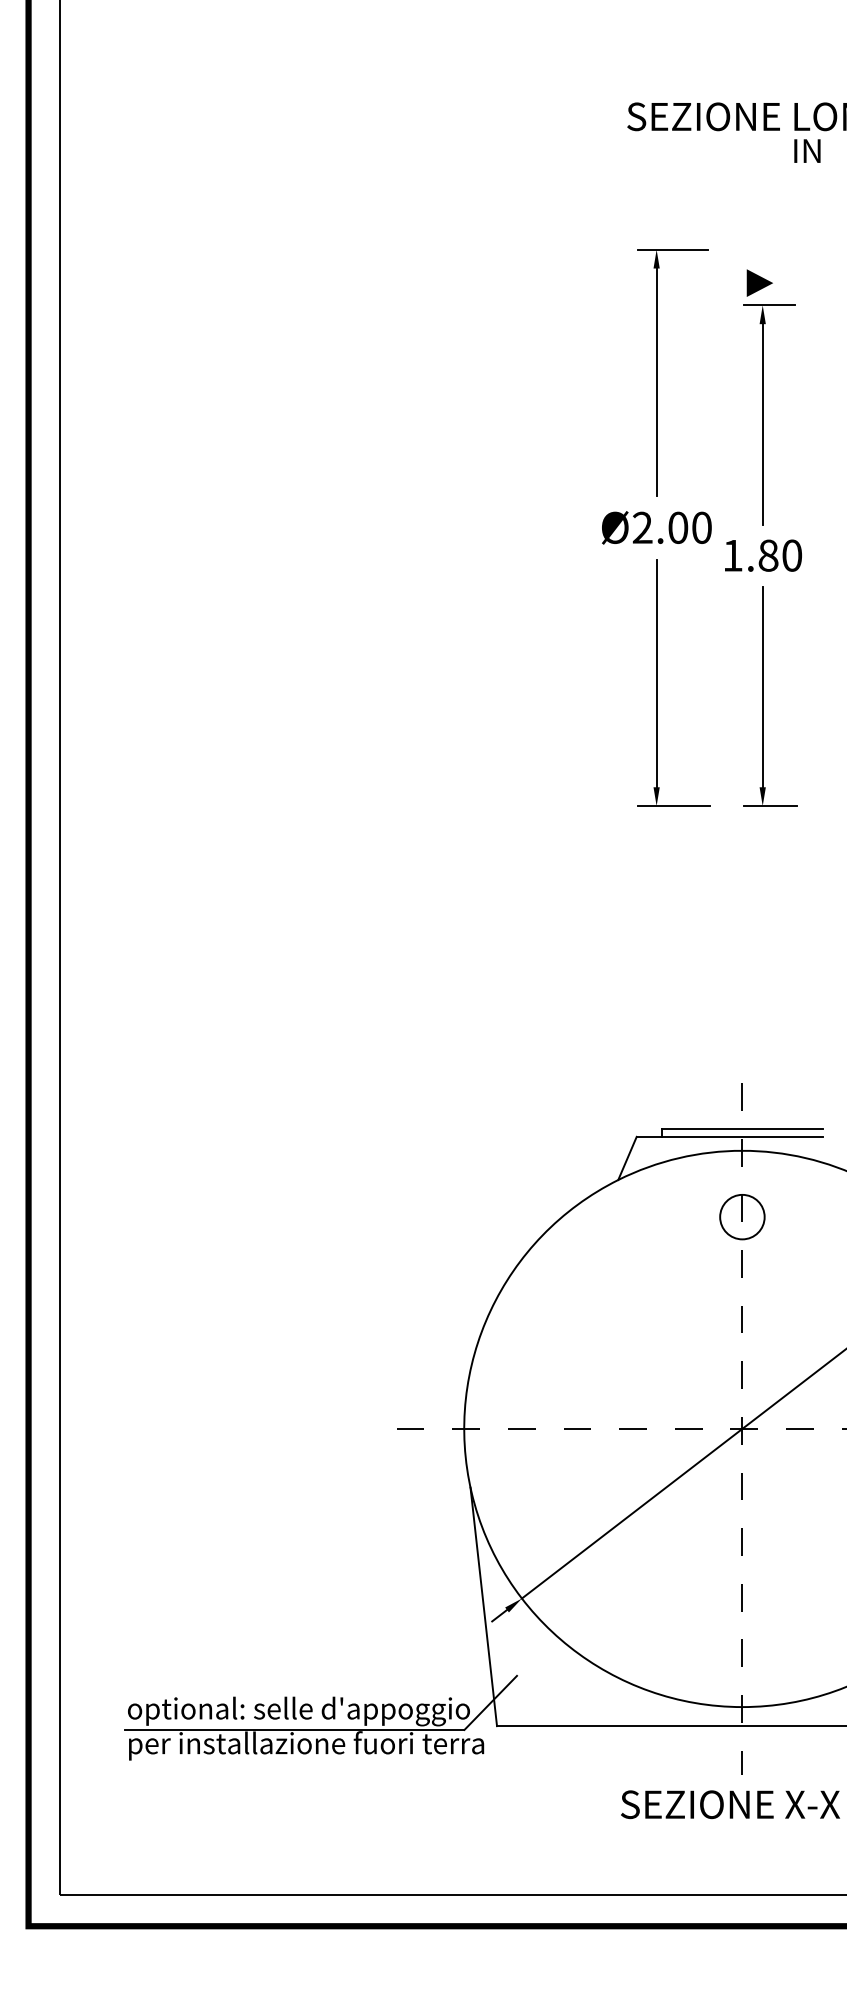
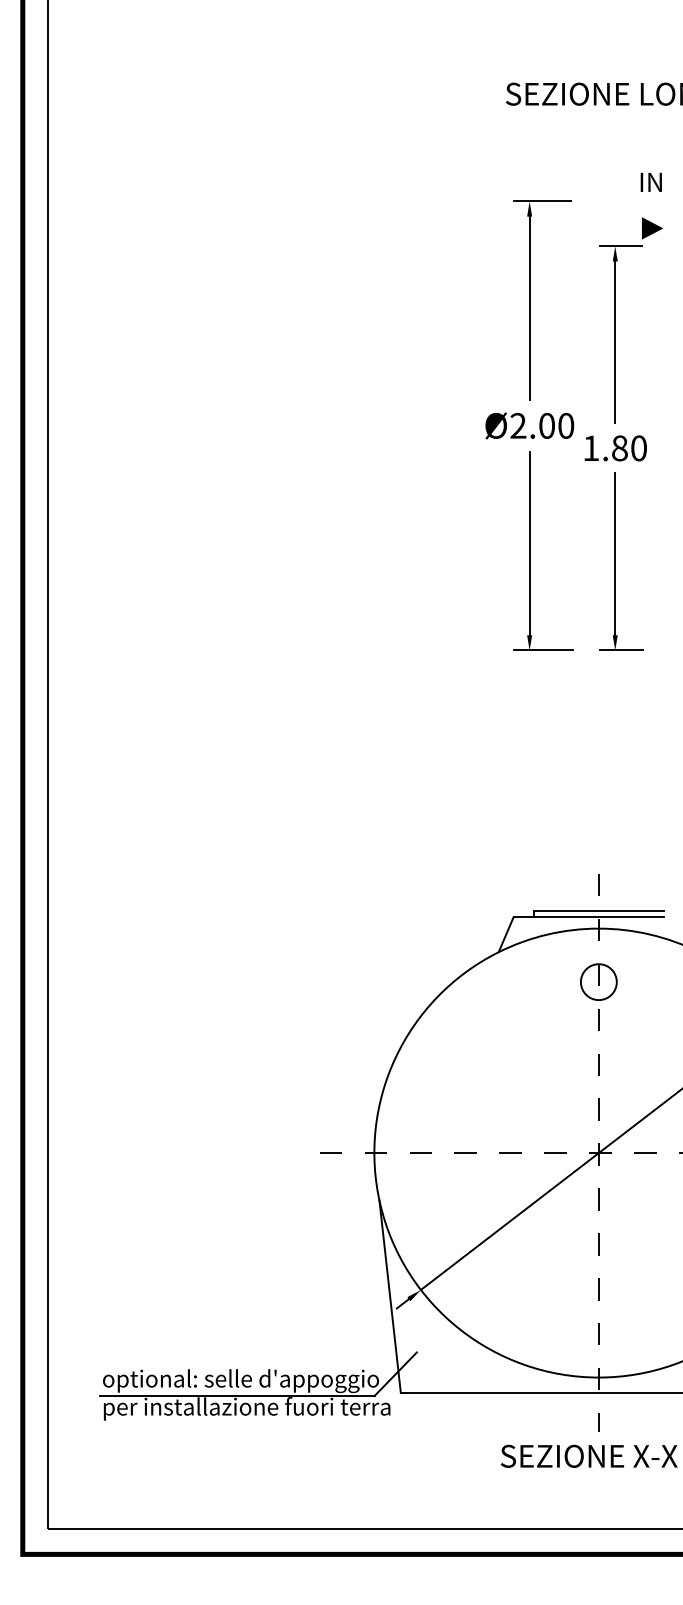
text: (807, 150) -> (651, 181), moved
line: (759, 282) -> (652, 227), moved

